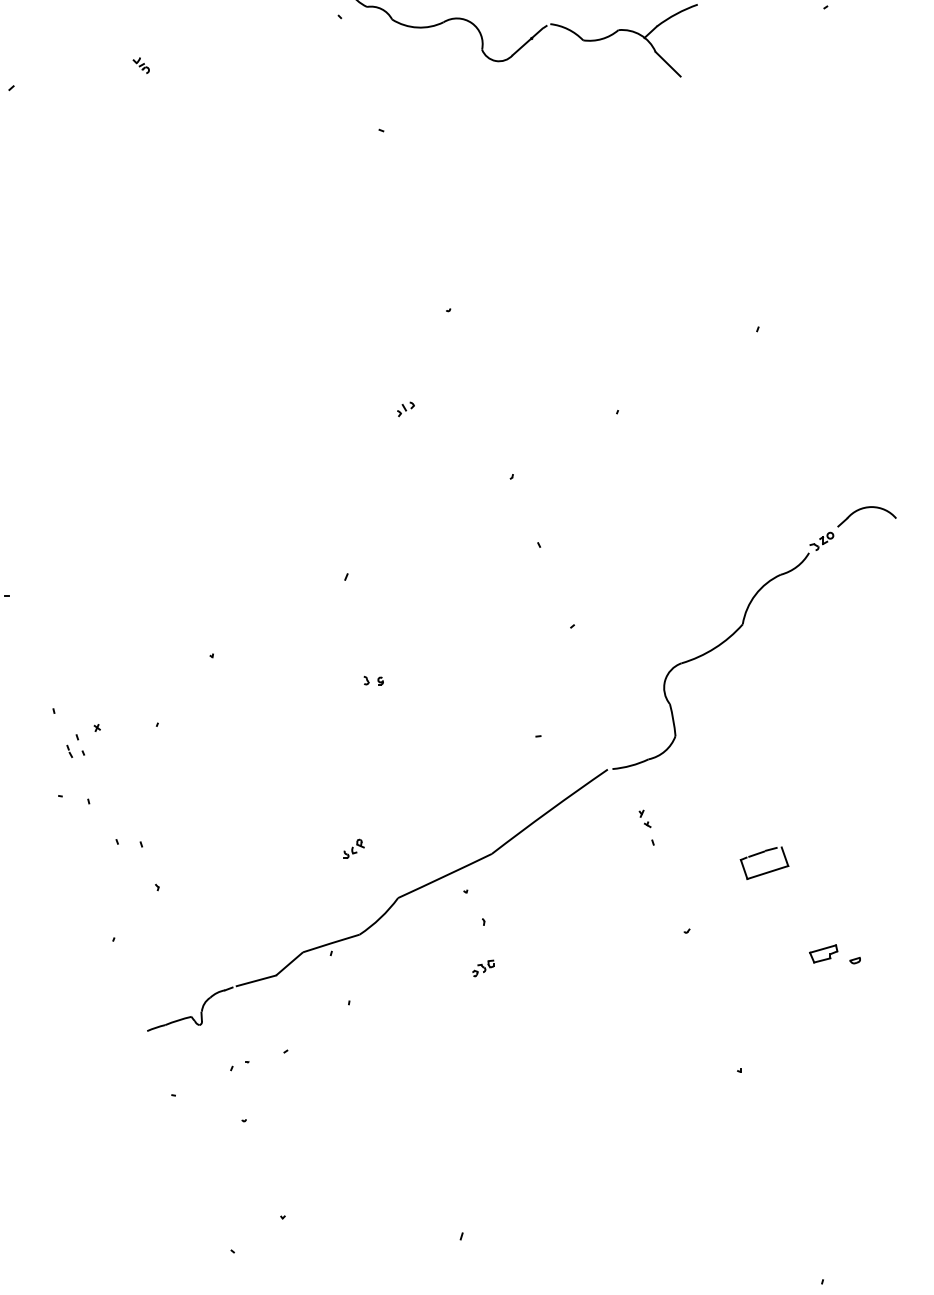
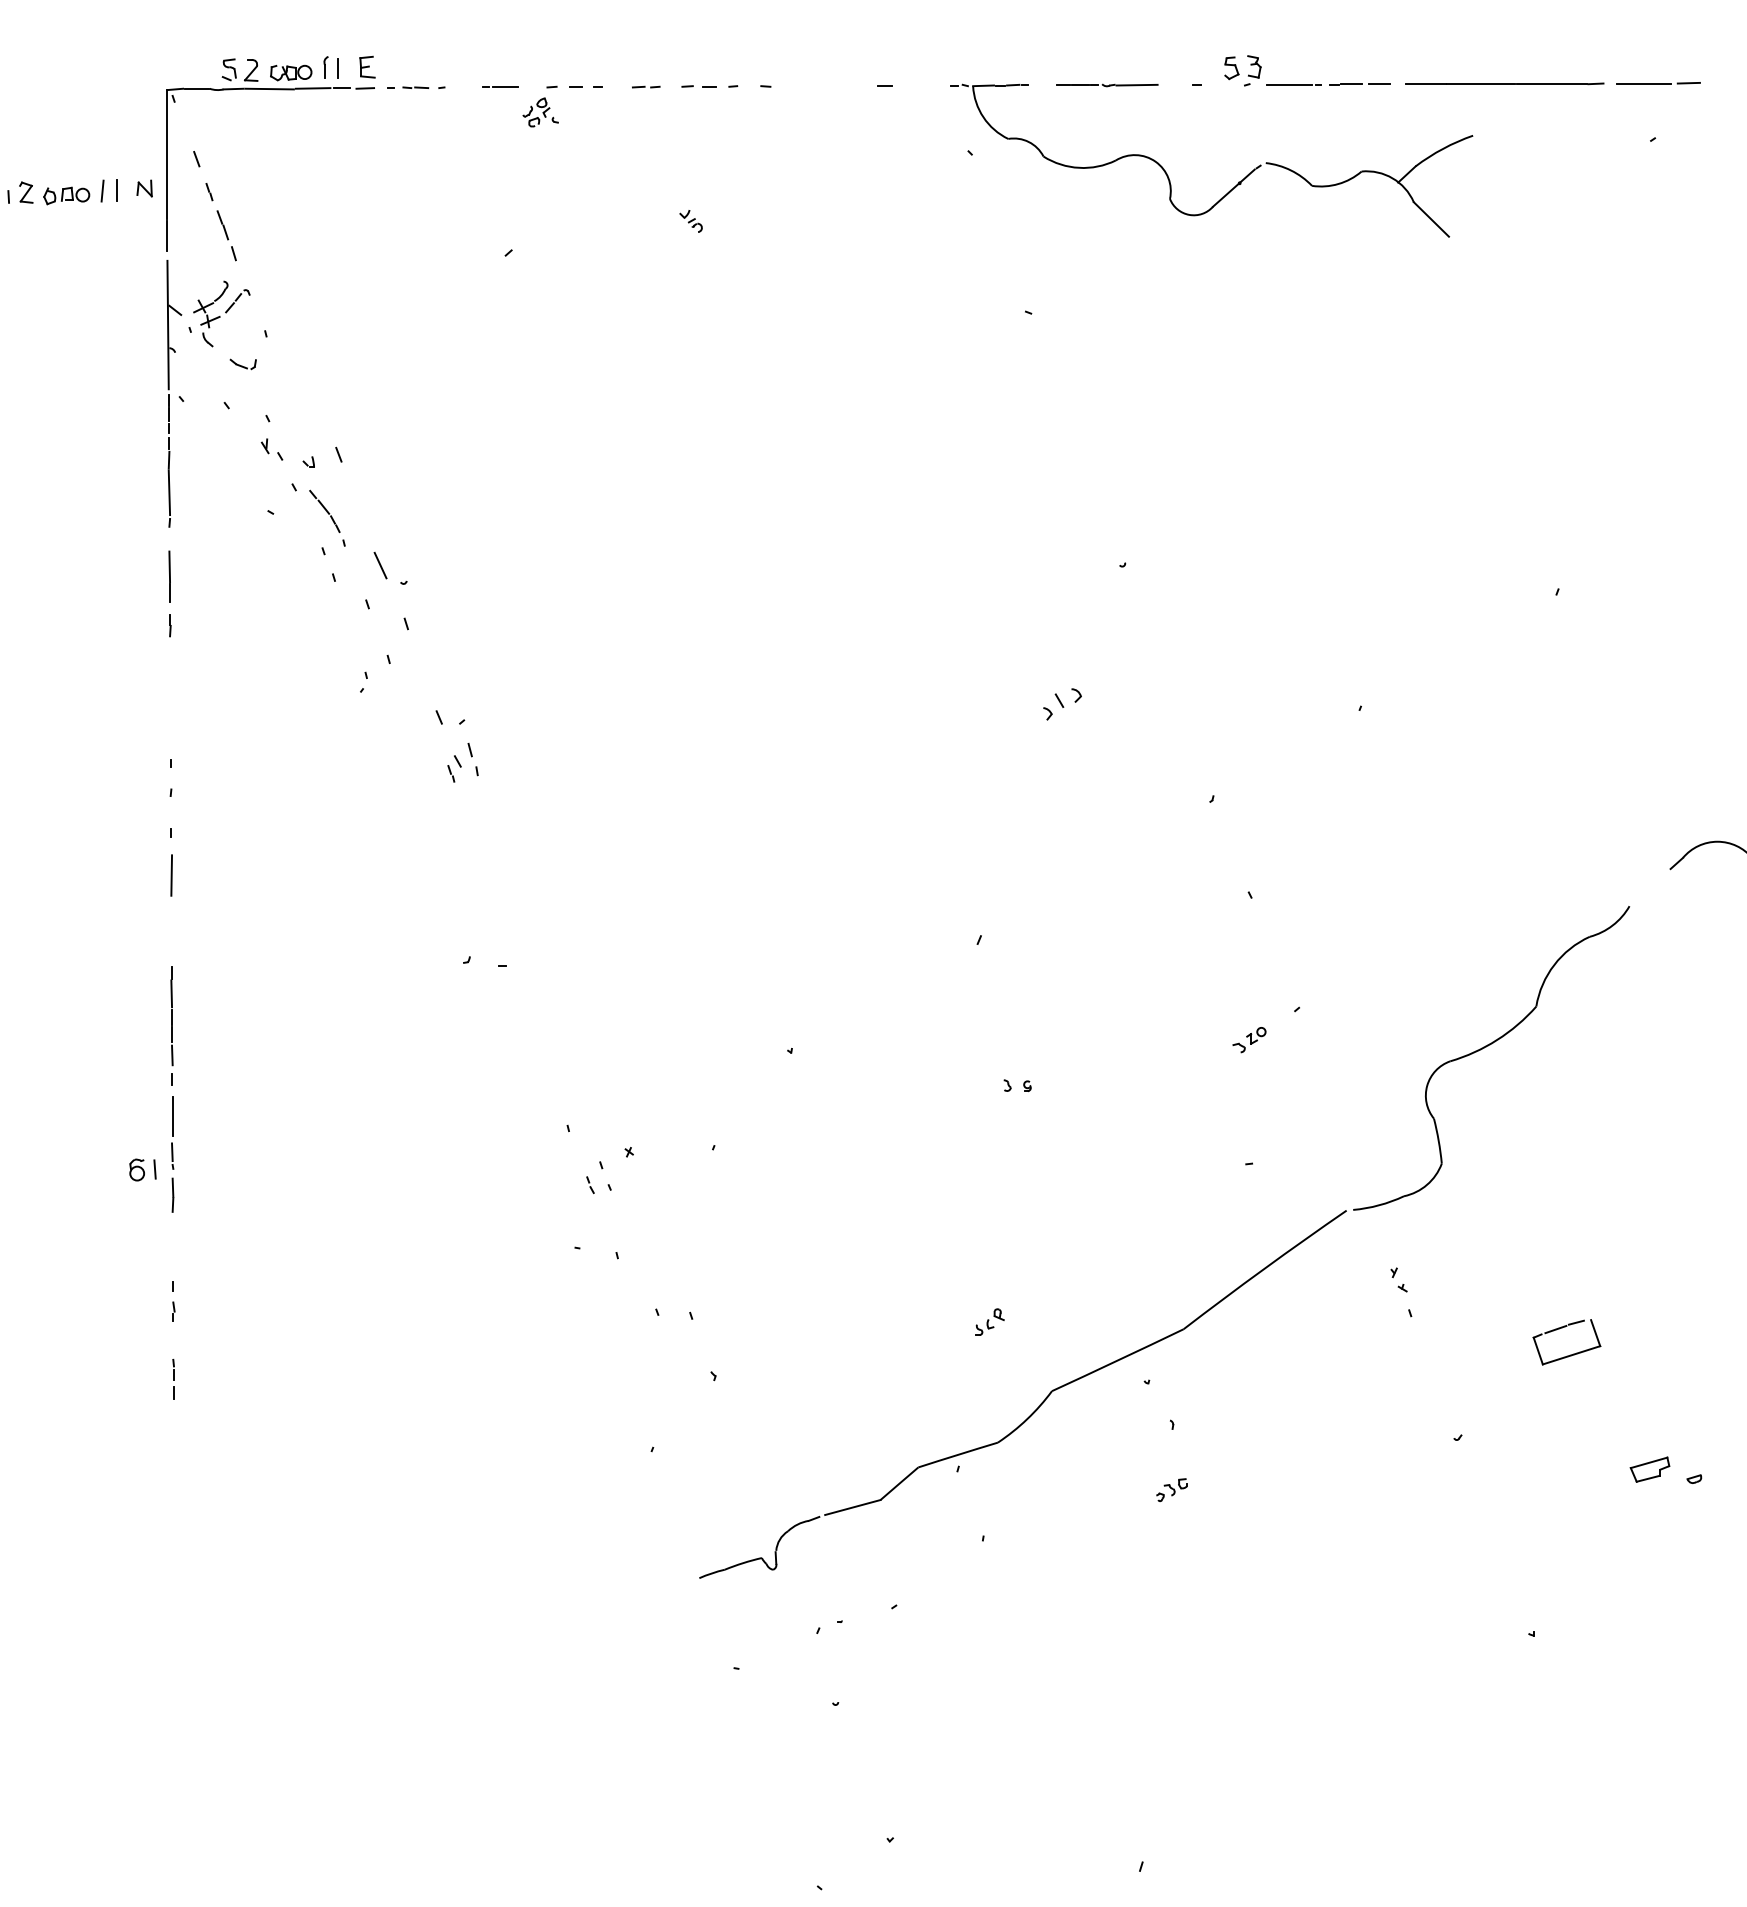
part: (405, 409) -> (1062, 704), size x1.6
part: (821, 541) -> (1249, 1040), moved

